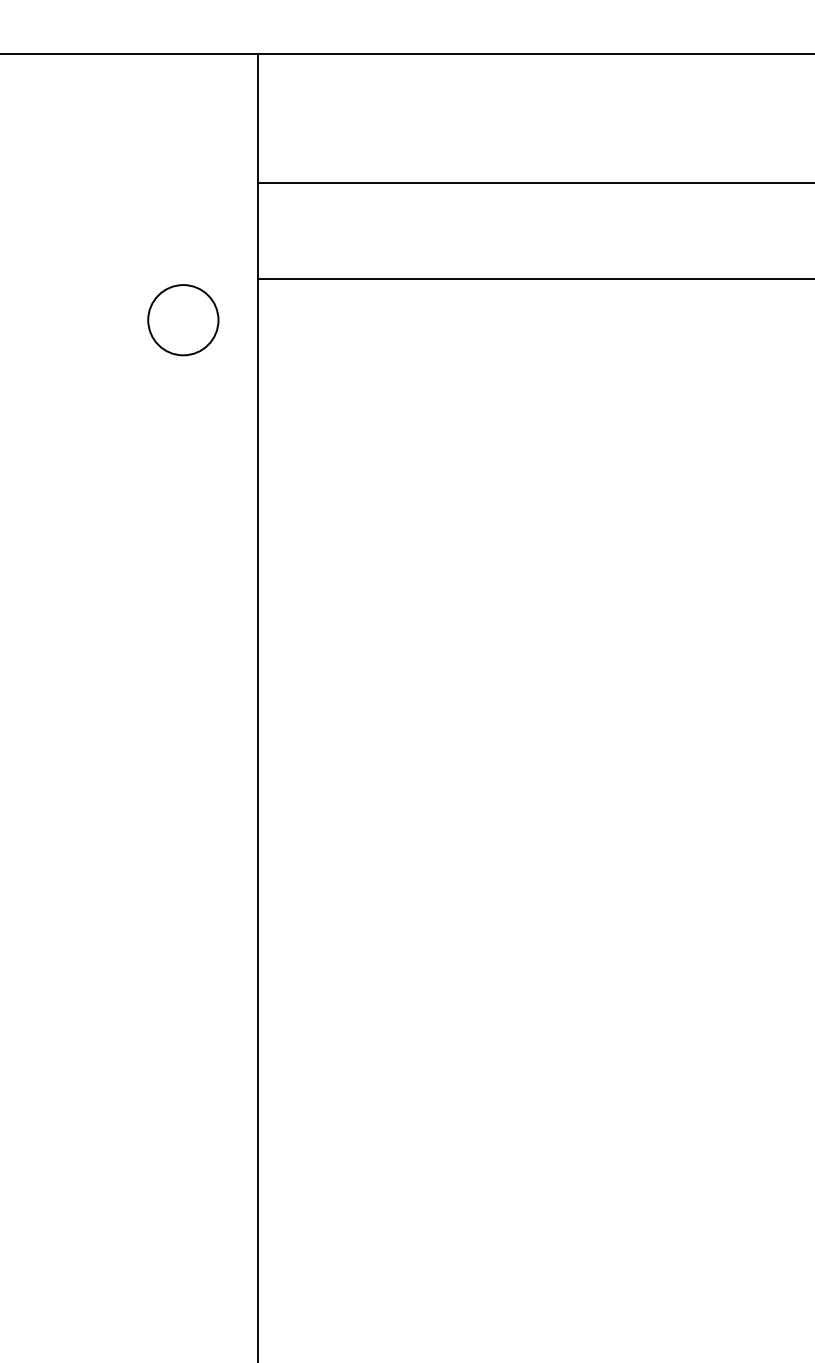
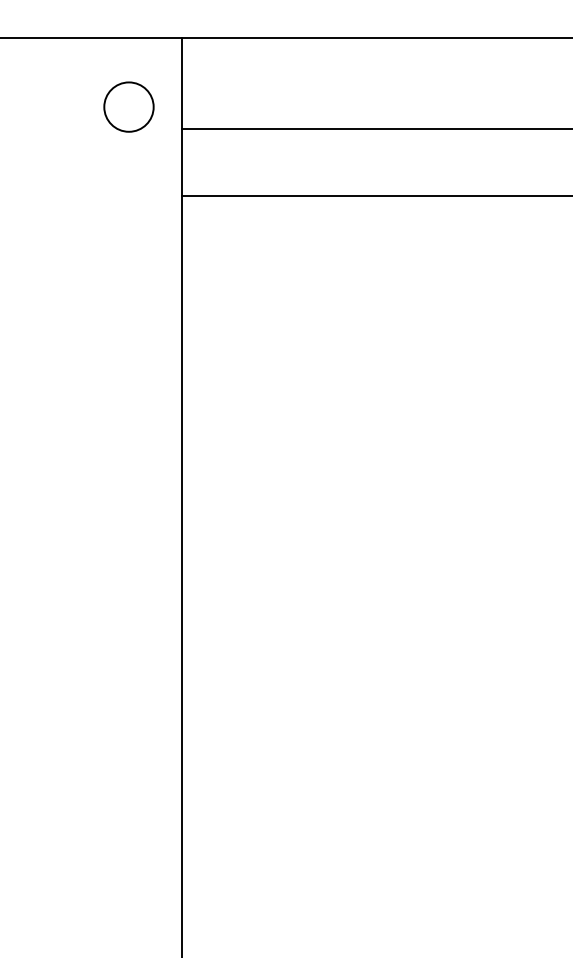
circle: (182, 319) -> (128, 106), moved

